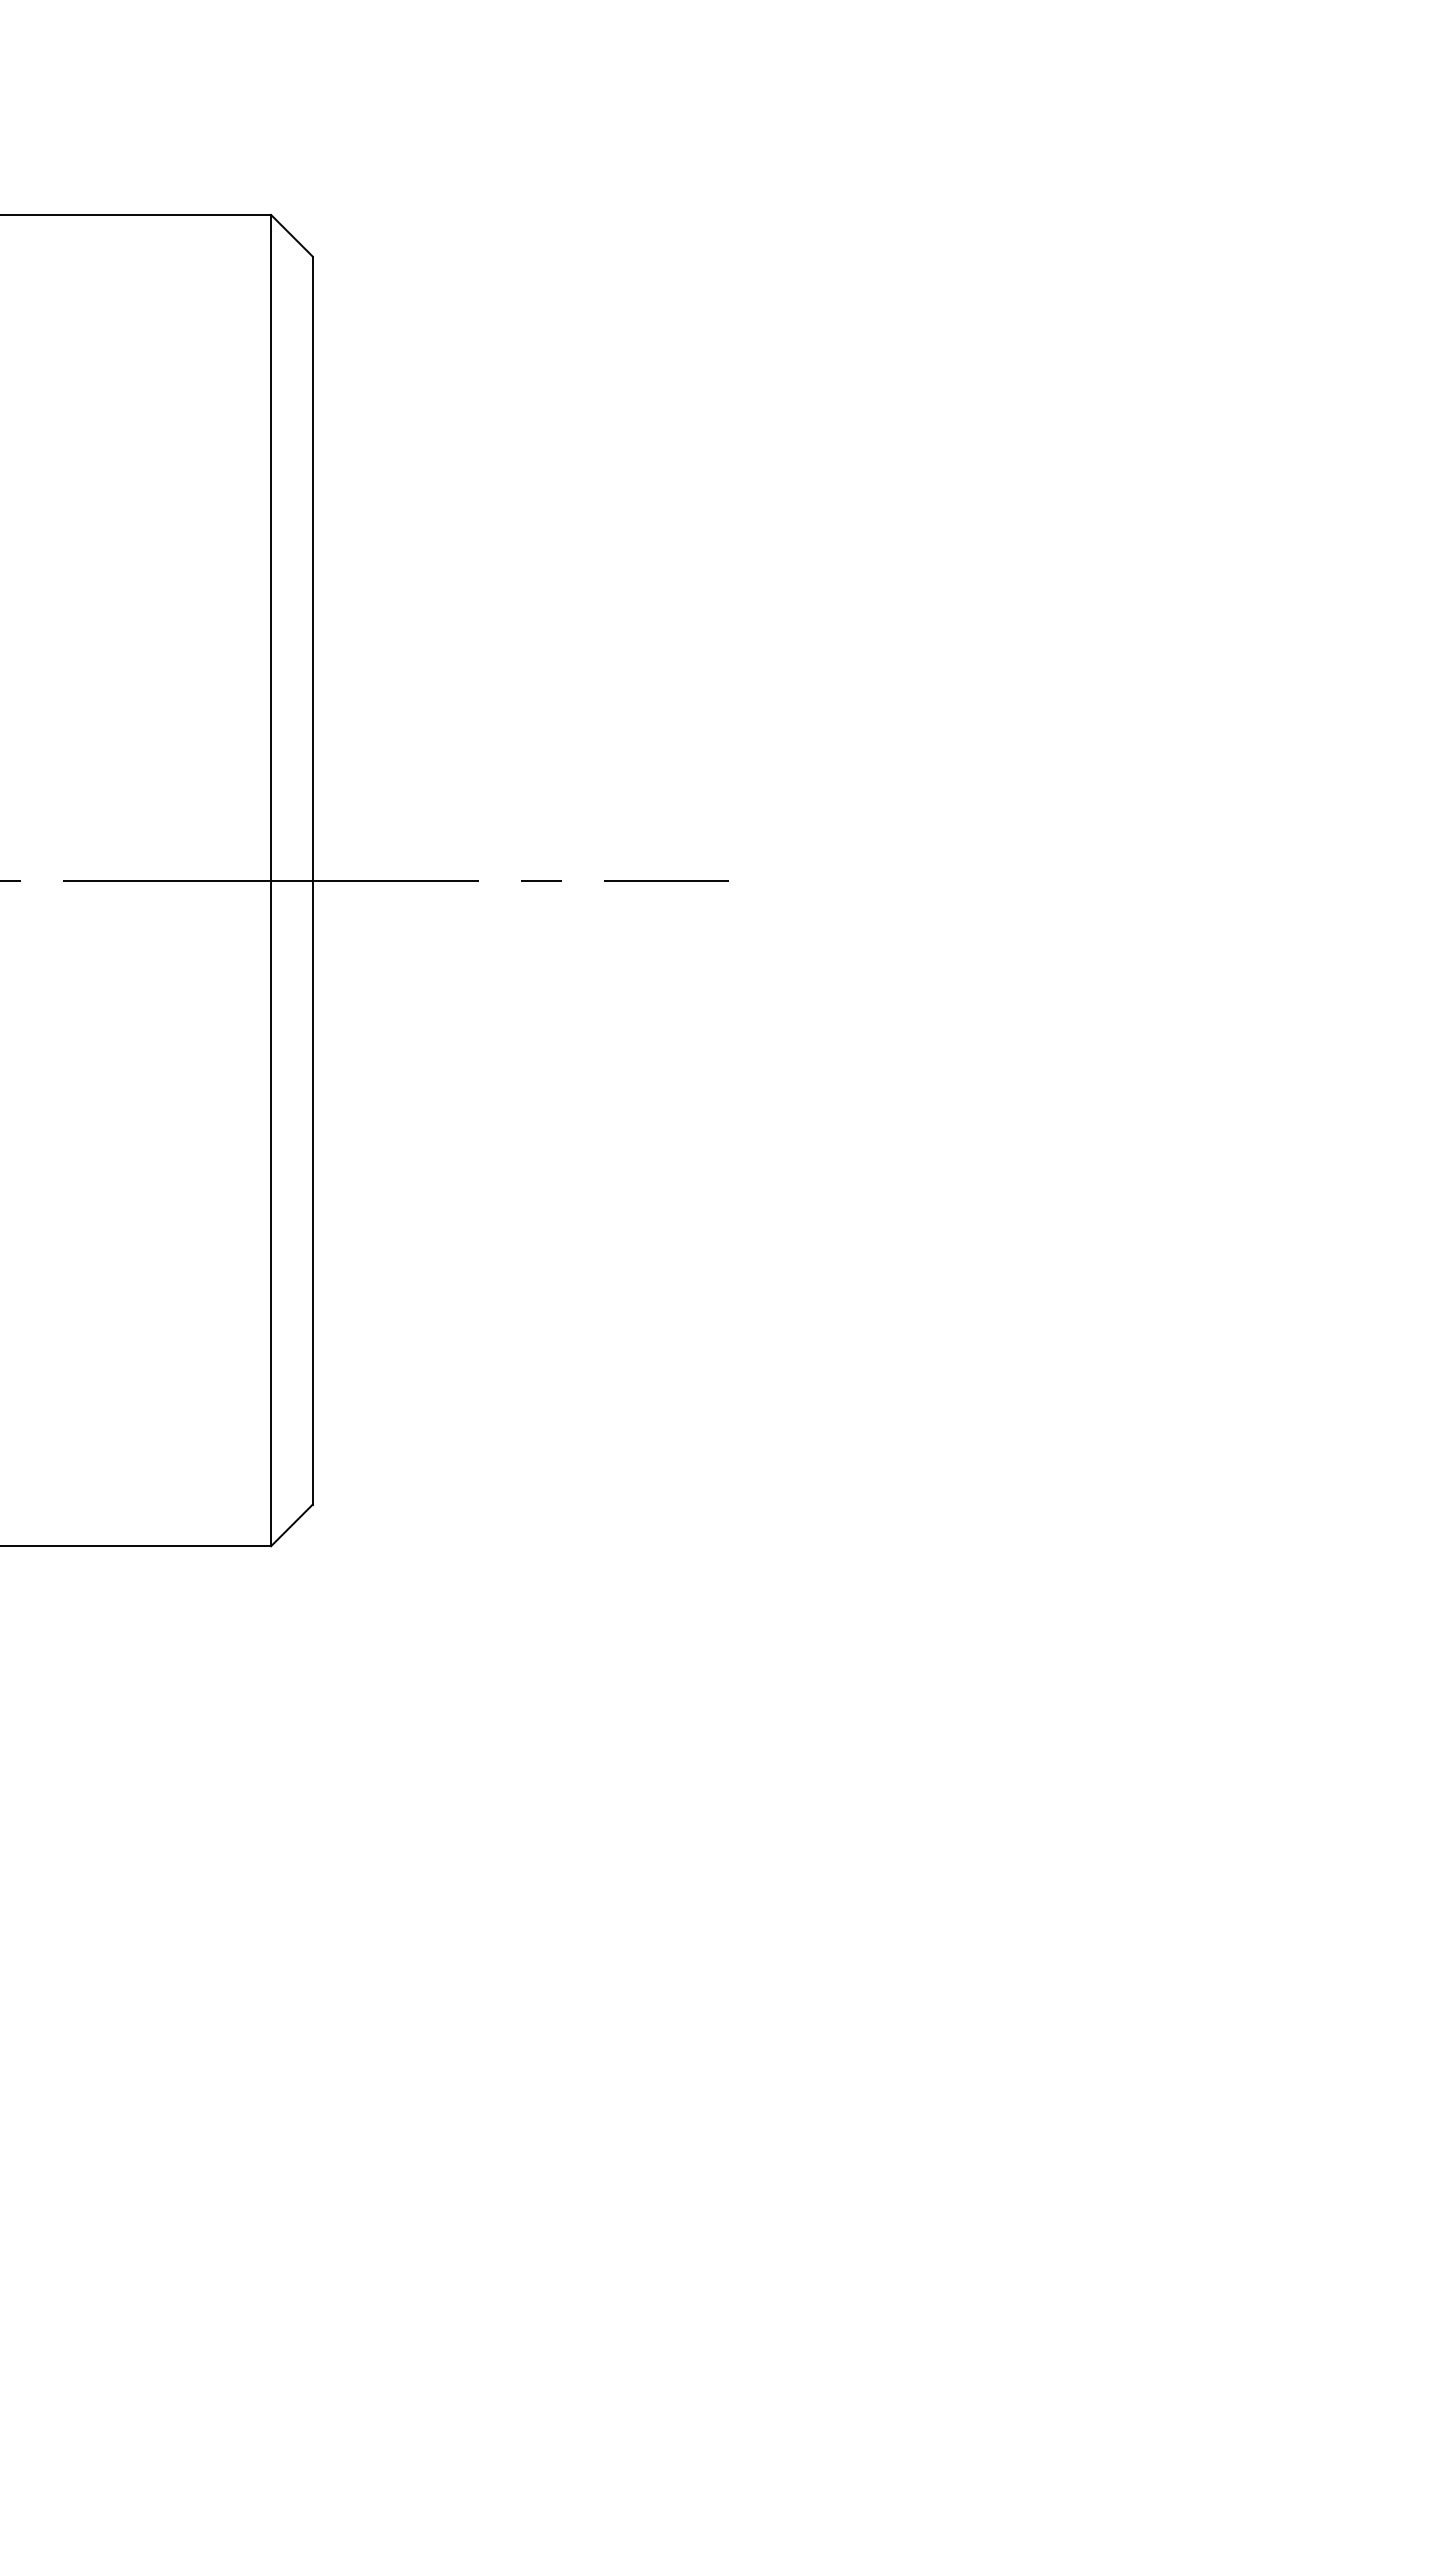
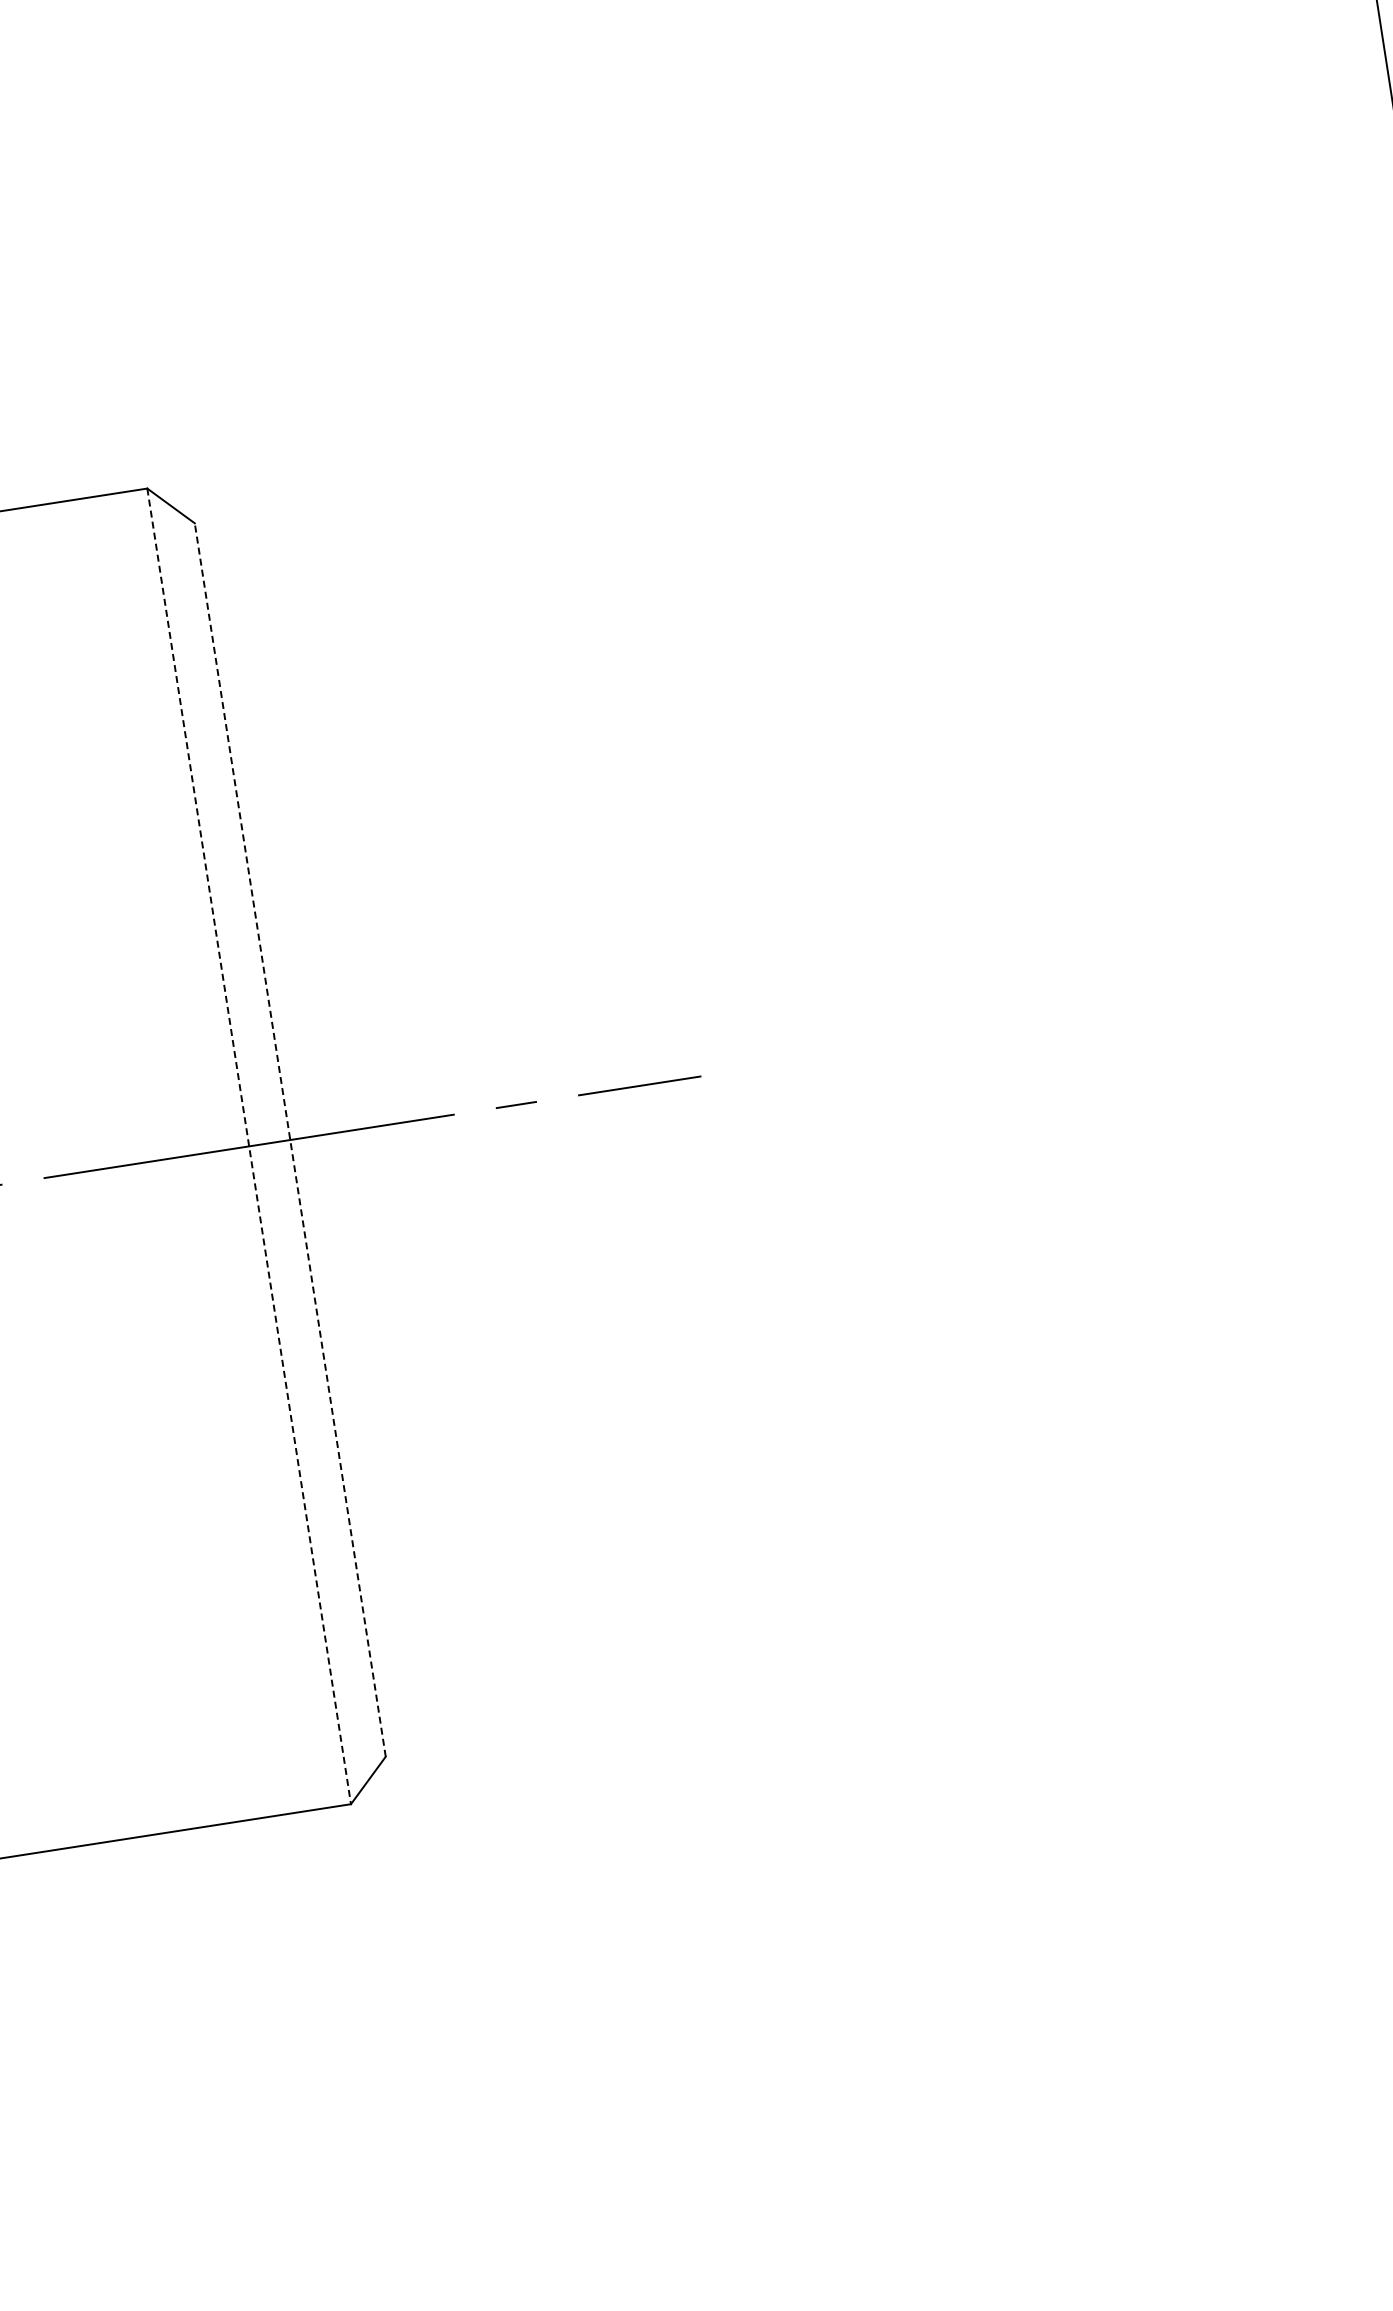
line: (271, 880) -> (249, 1146), solid -> dashed
line: (312, 880) -> (290, 1139), solid -> dashed

